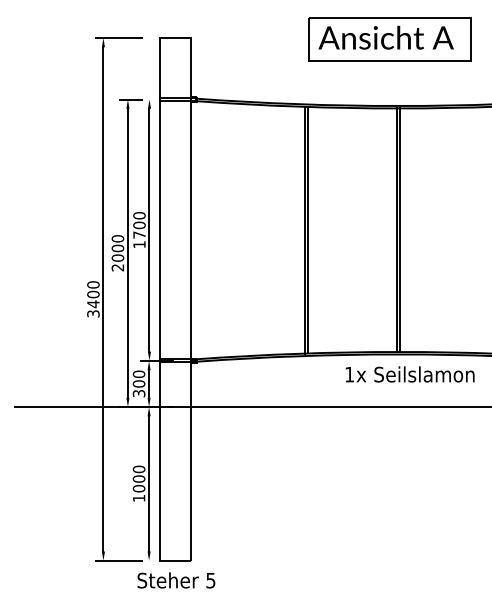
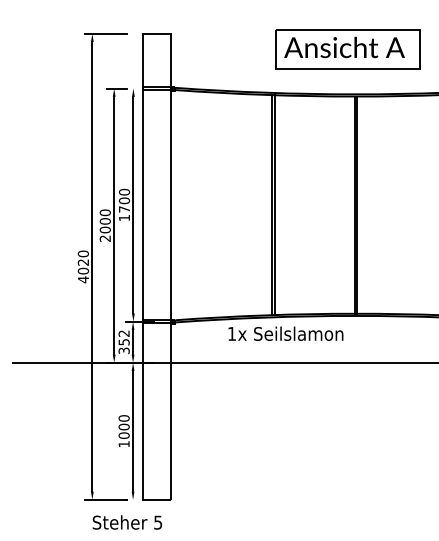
part: (389, 39) -> (347, 49), moved
text: (93, 304) -> (83, 271), 3400 -> 4020
text: (409, 374) -> (285, 333), moved
text: (138, 378) -> (123, 337), 300 -> 352
text: (176, 580) -> (127, 522), moved

